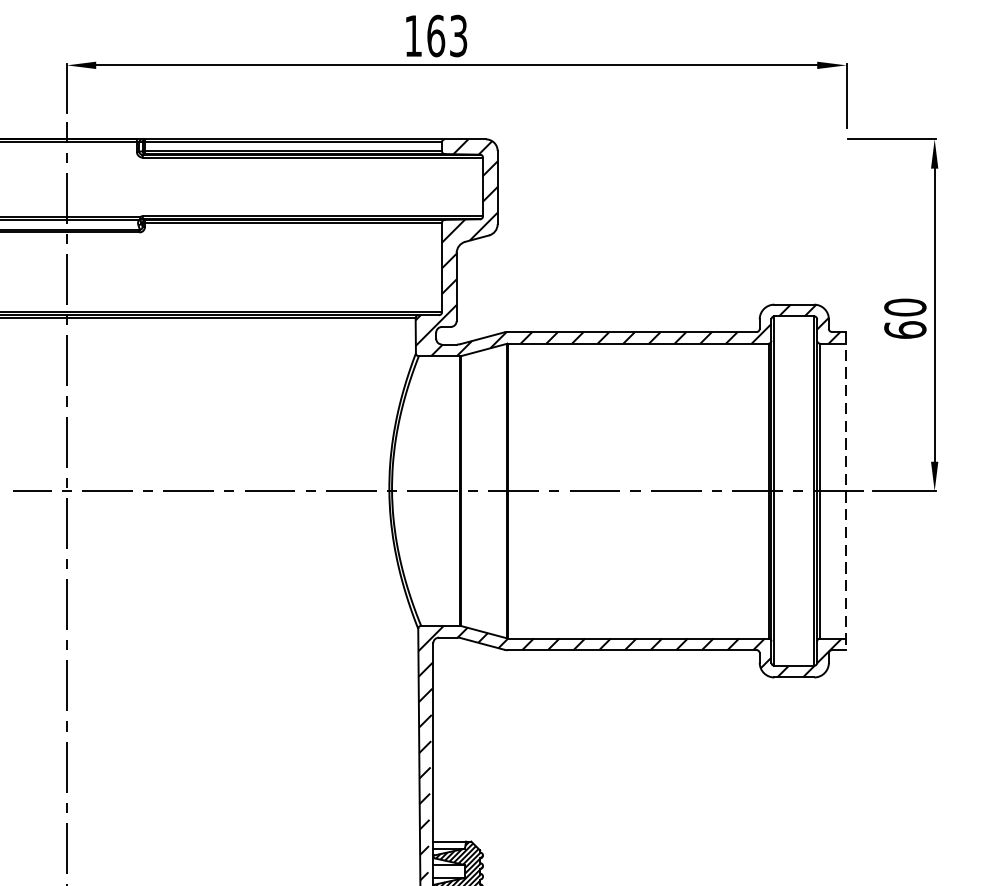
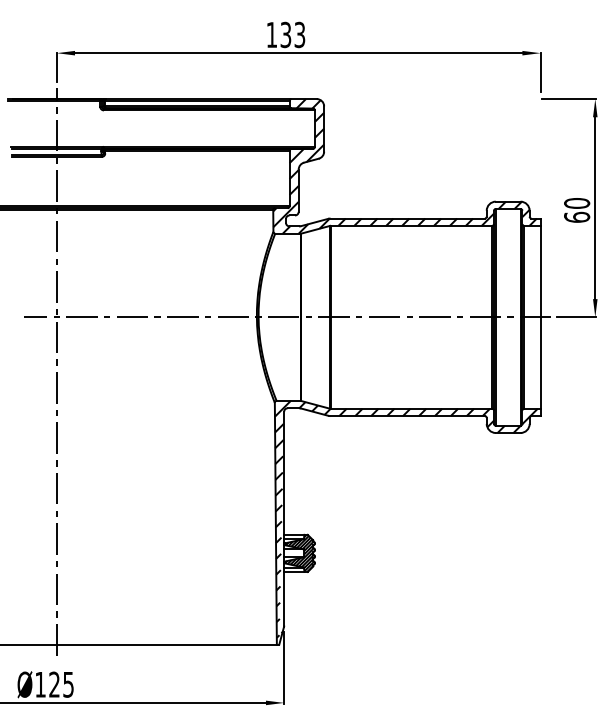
text: (435, 35) -> (285, 34), 163 -> 133
line: (846, 491) -> (540, 317), dashed -> solid

